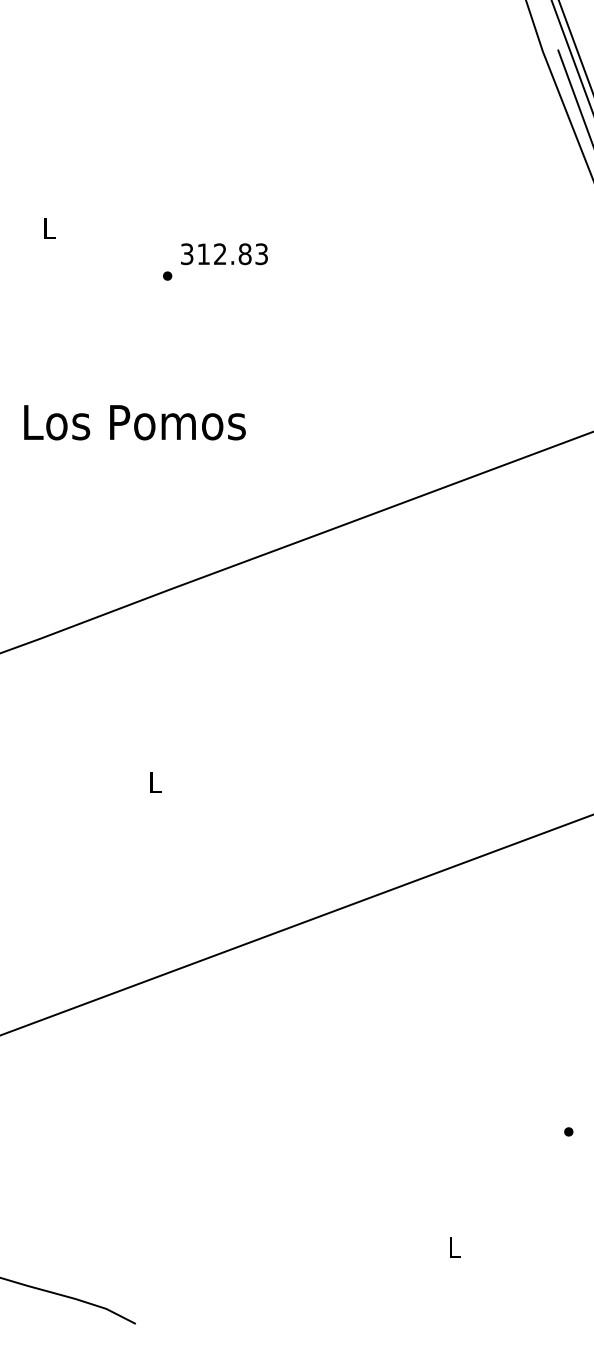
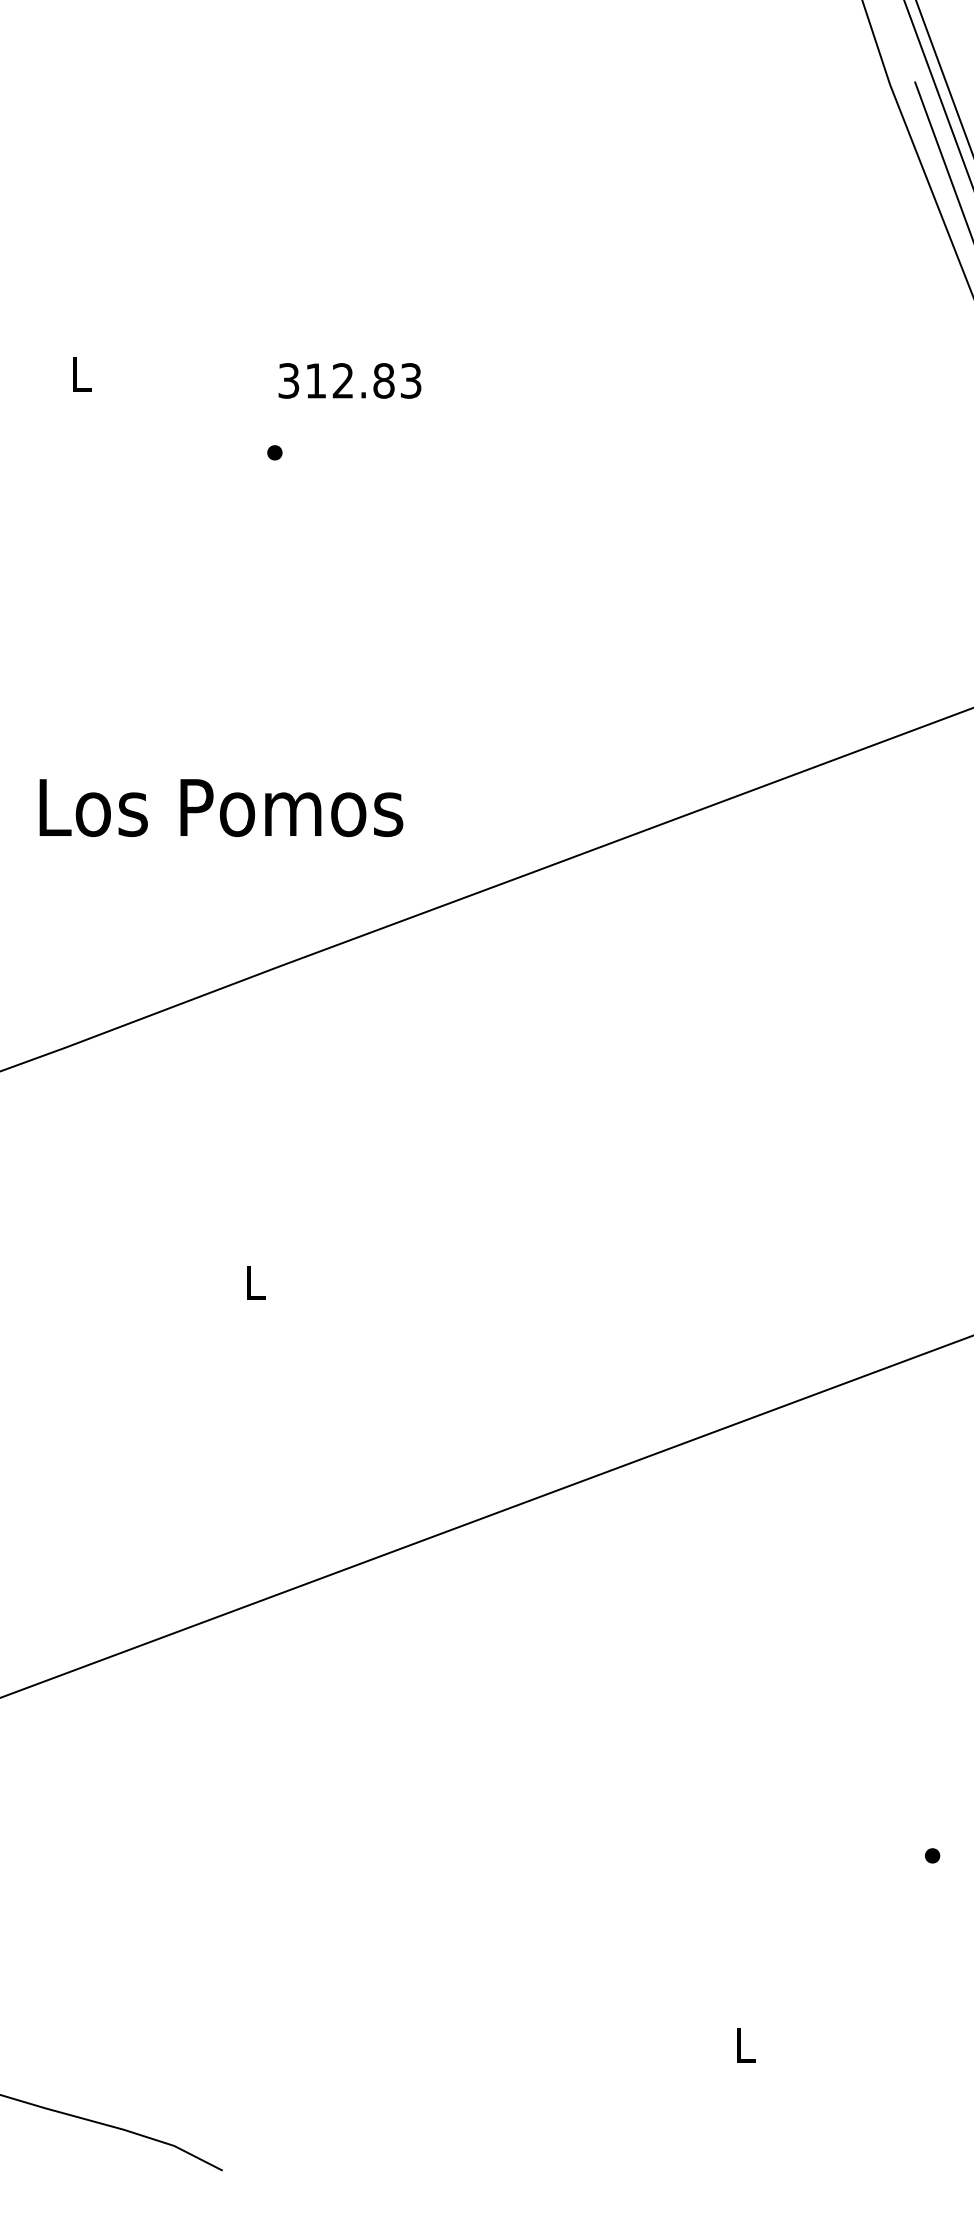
text: (224, 254) -> (350, 381), moved
text: (134, 422) -> (220, 807), moved

